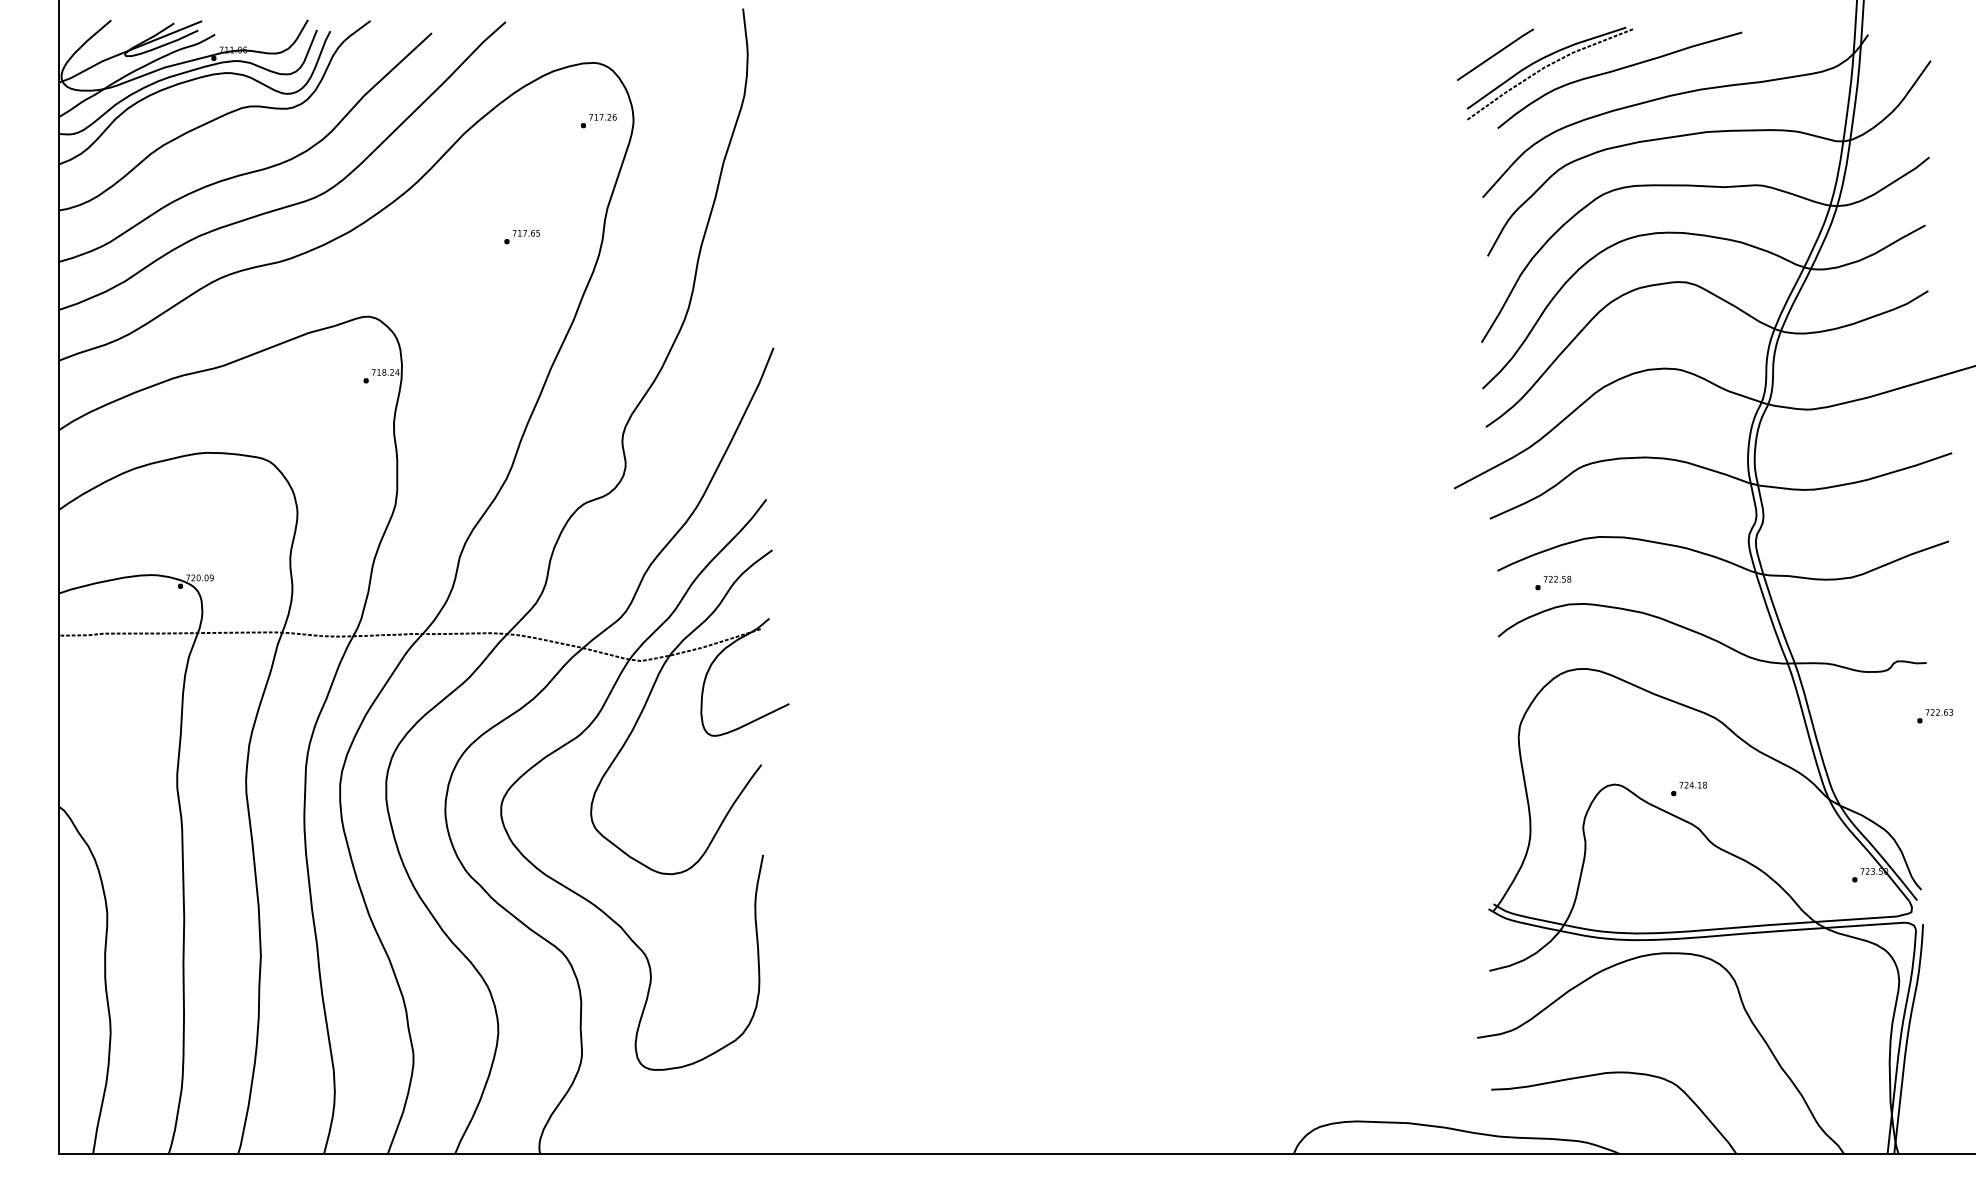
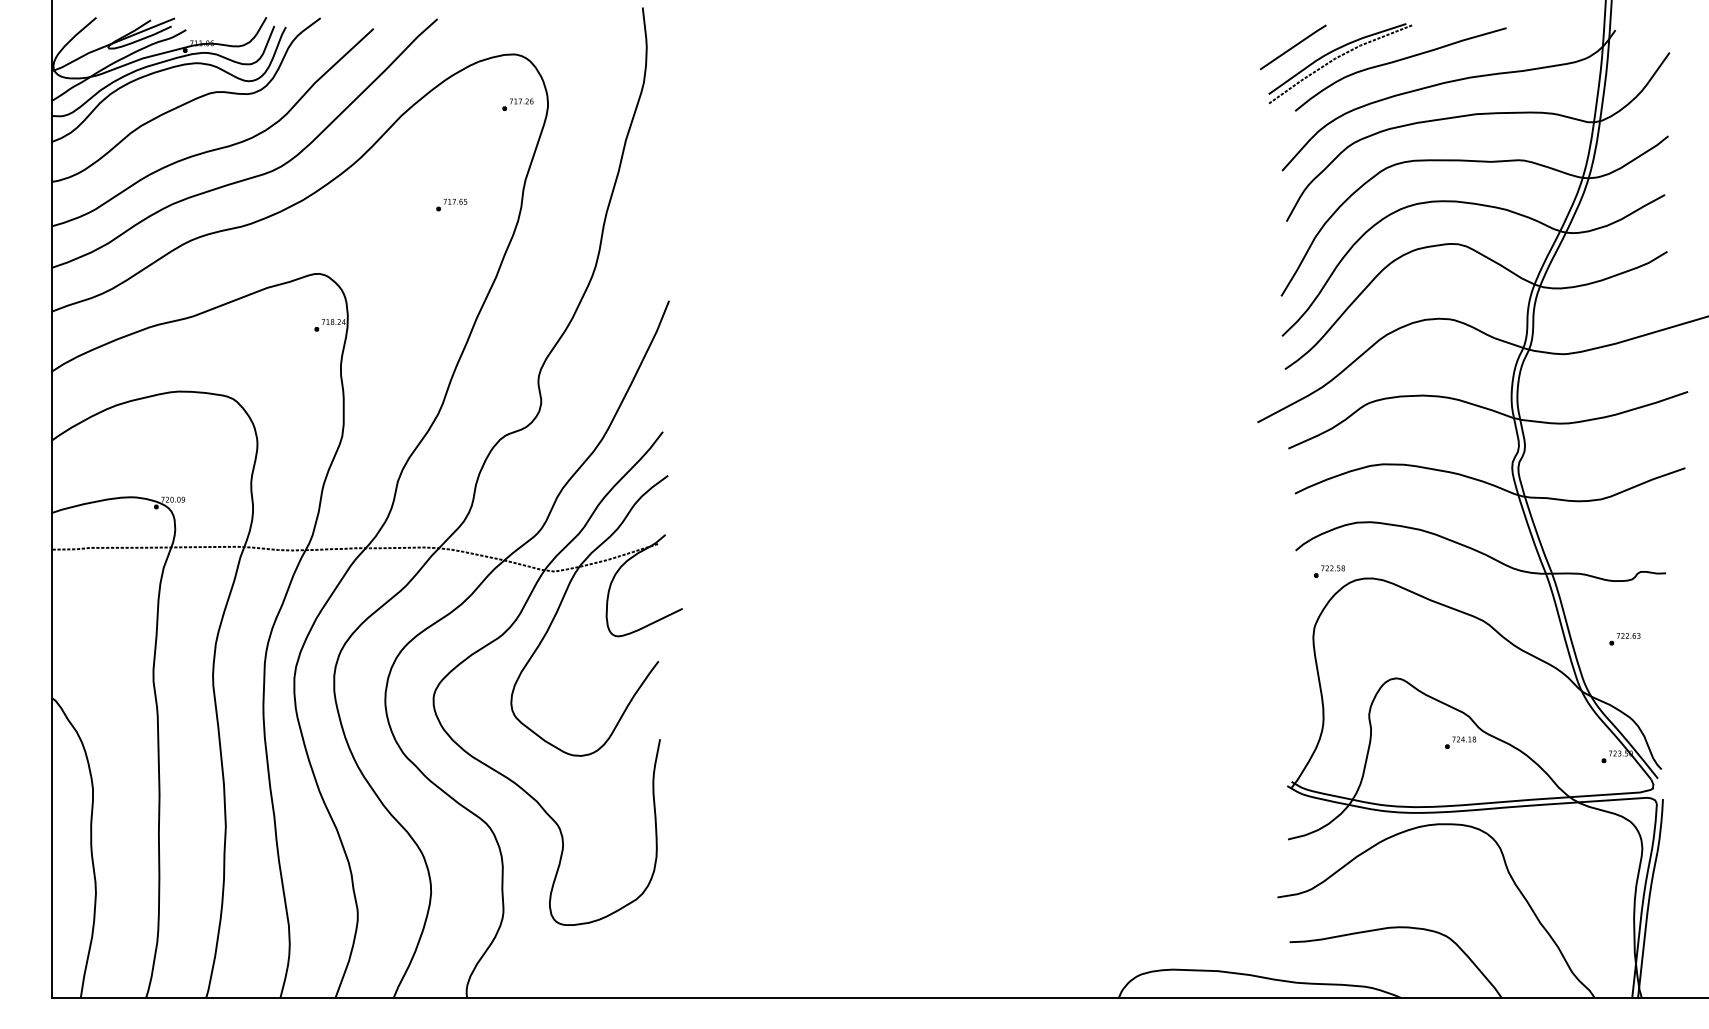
part: (1553, 582) -> (1329, 571), moved
part: (1934, 716) -> (1624, 639), moved
part: (1688, 788) -> (1460, 742), moved

